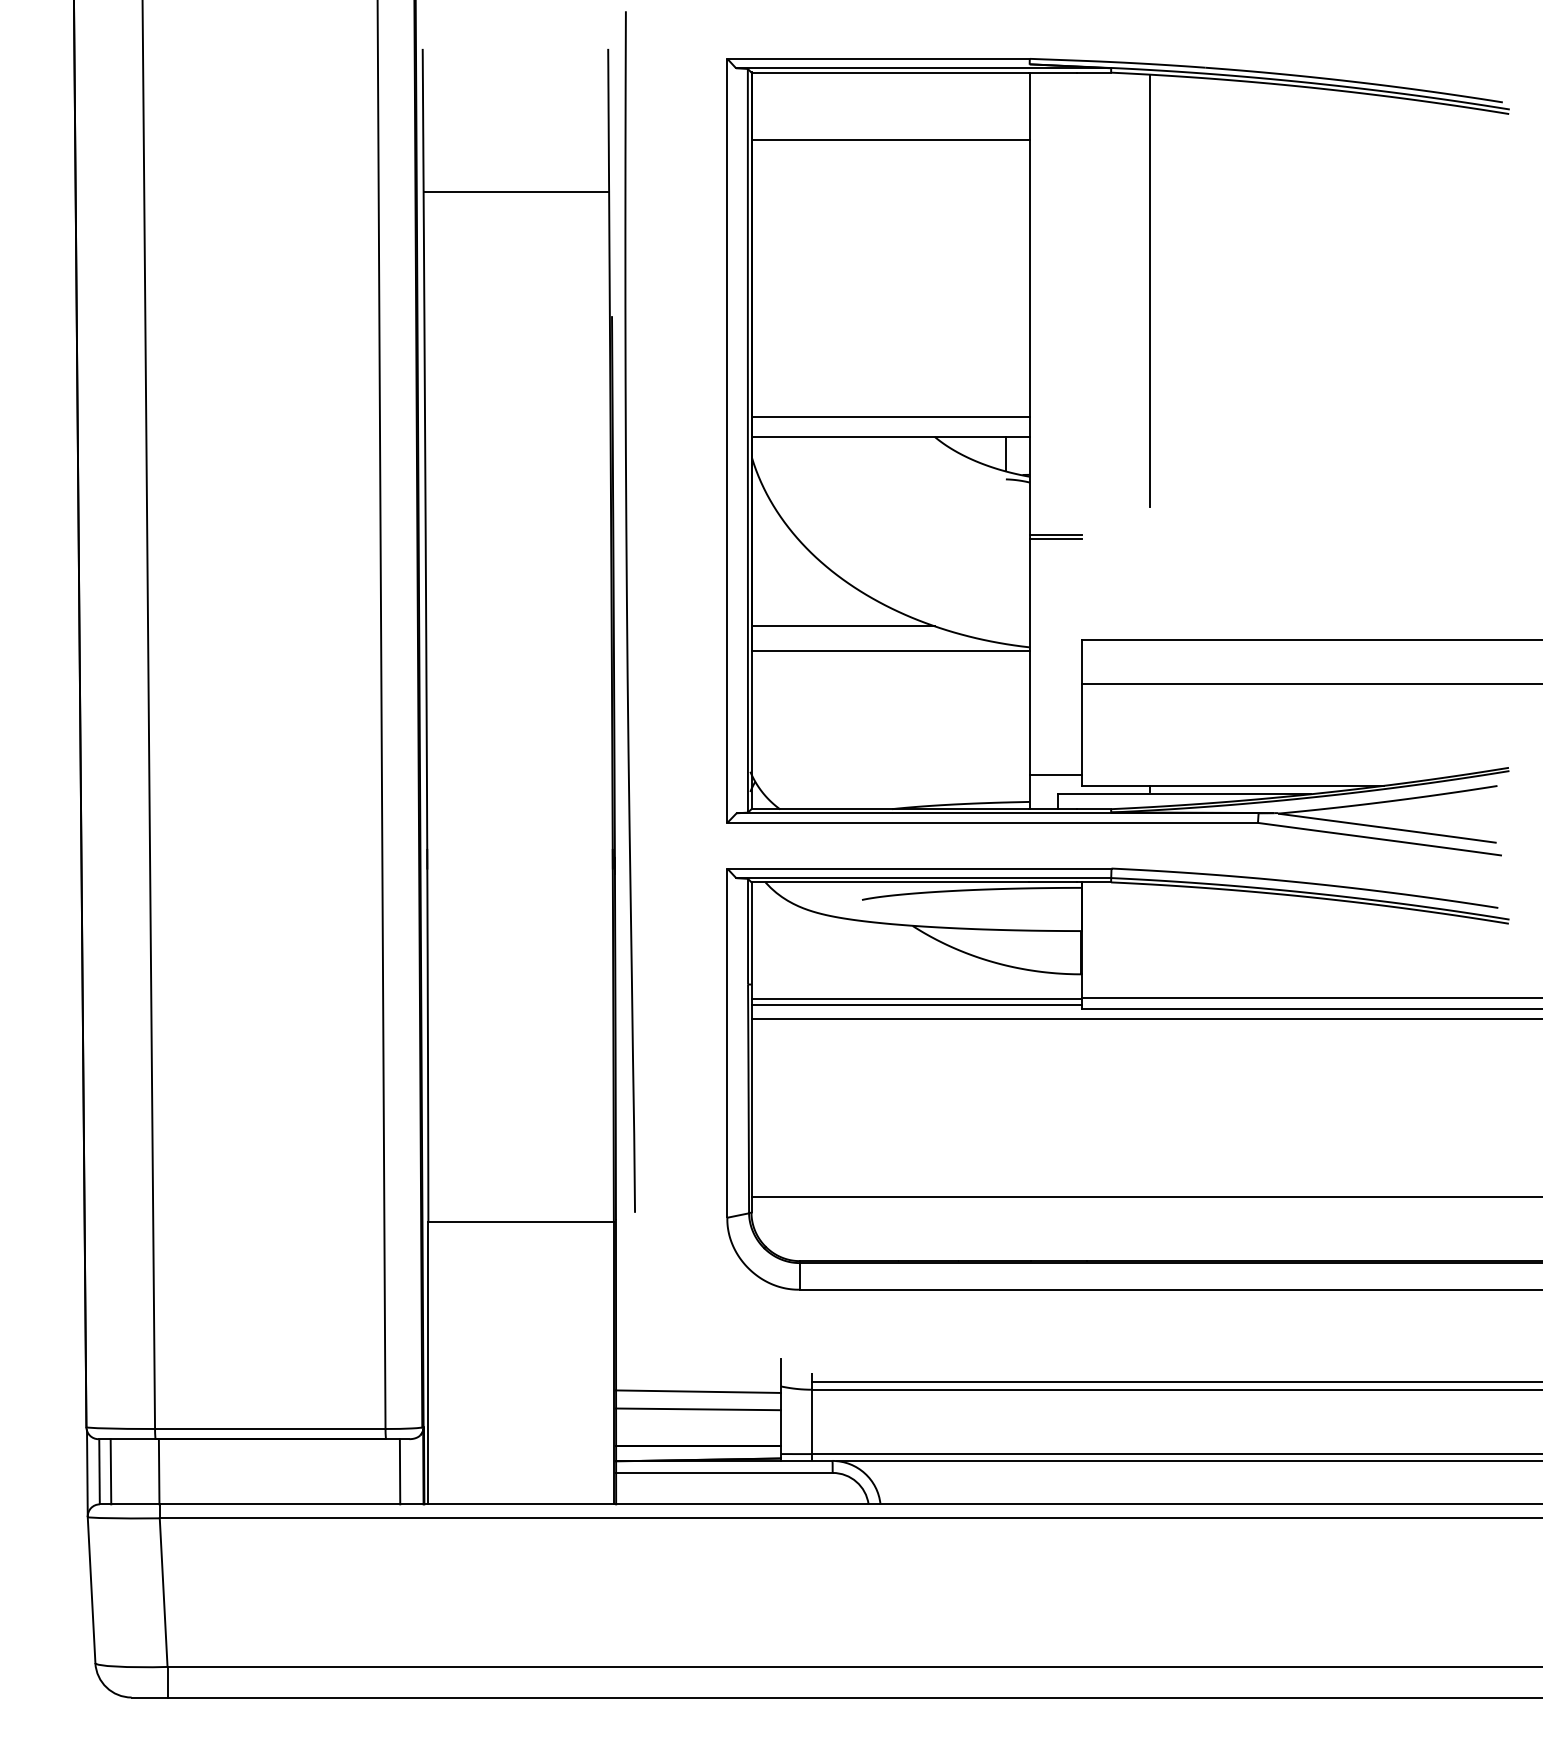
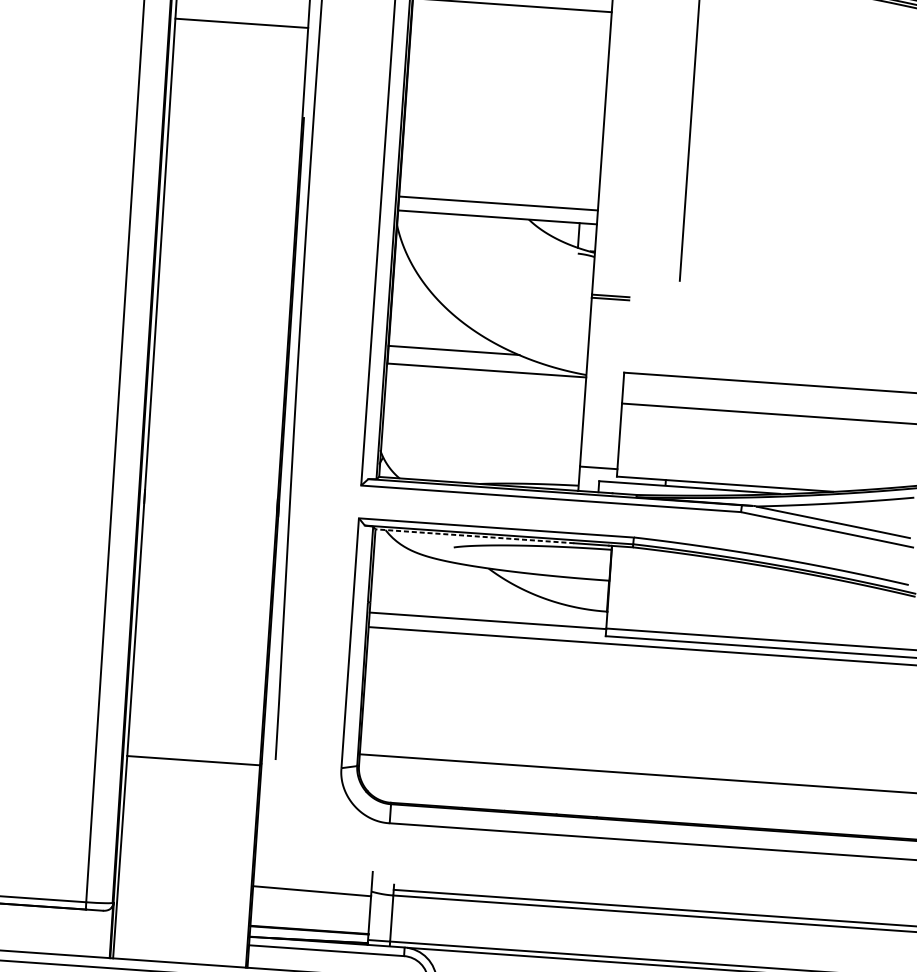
line: (890, 882) -> (475, 536), solid -> dashed
line: (916, 1004) -> (487, 625), removed
line: (698, 1409) -> (311, 903), removed
line: (399, 1471) -> (94, 933), removed

